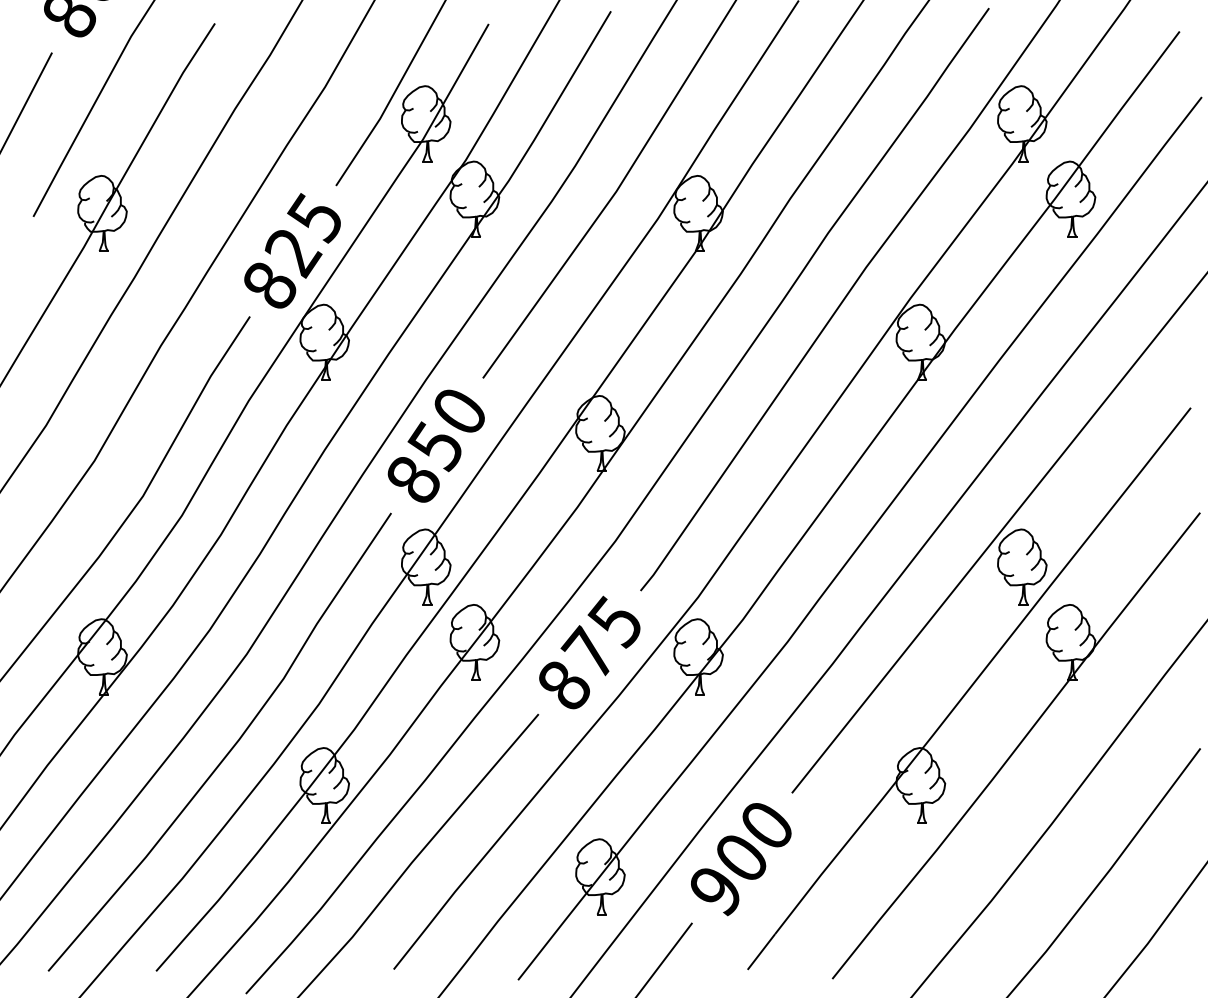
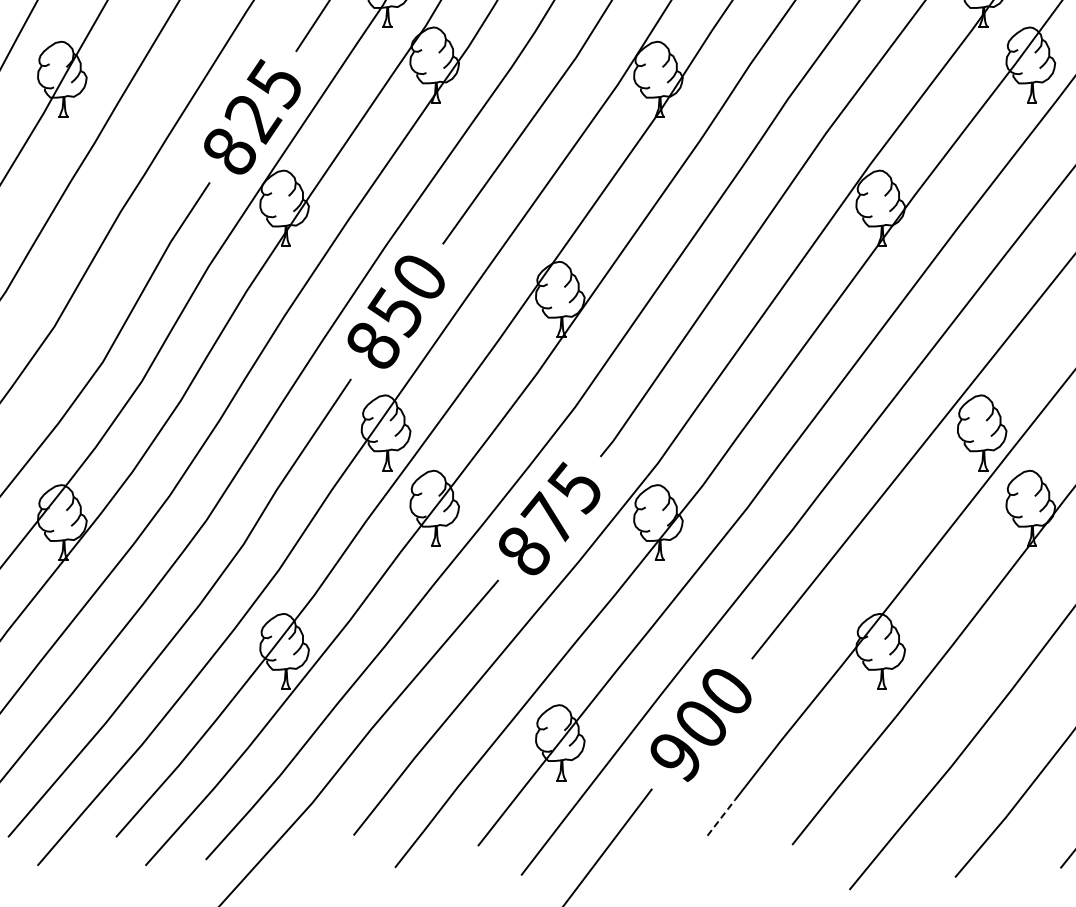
line: (761, 951) -> (721, 817), solid -> dashed

